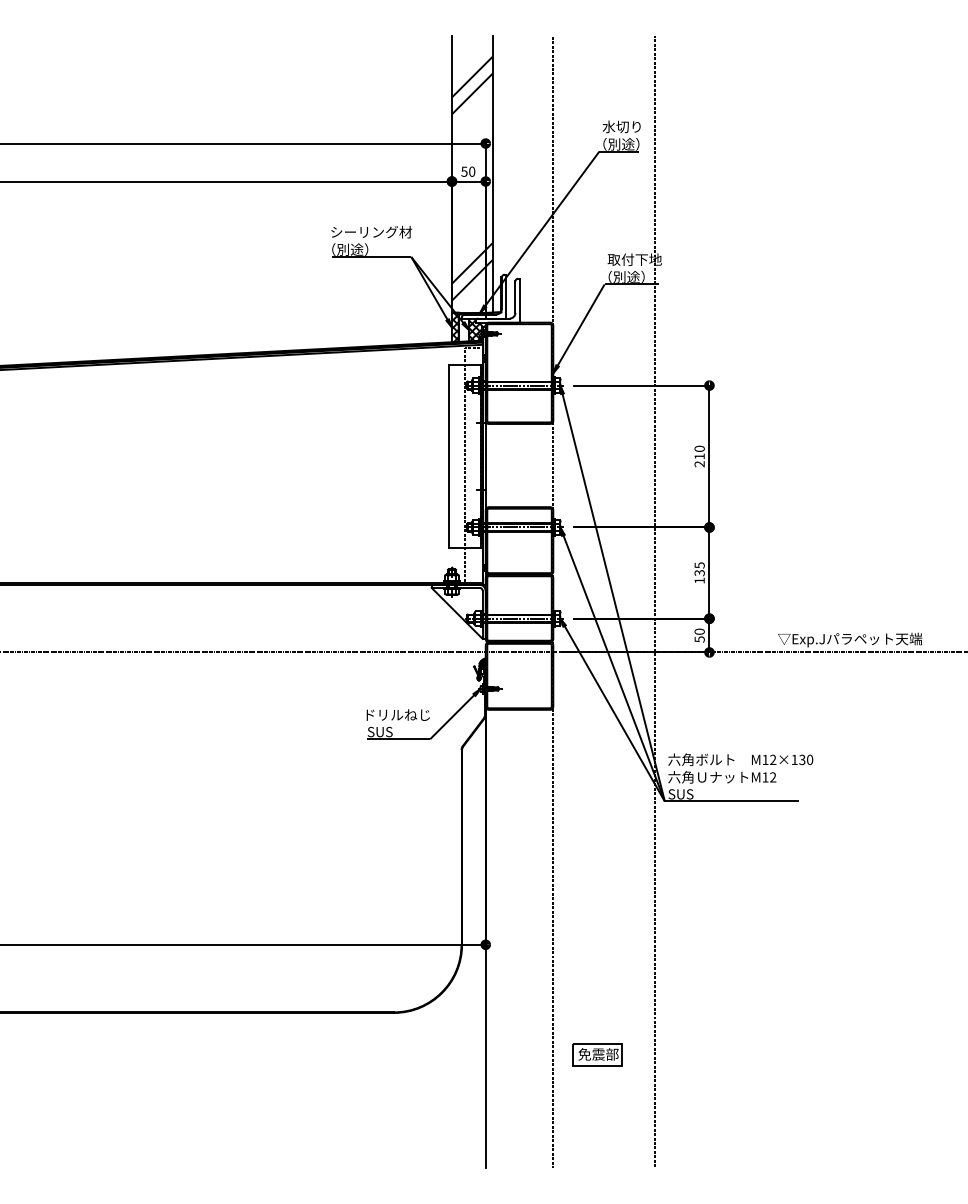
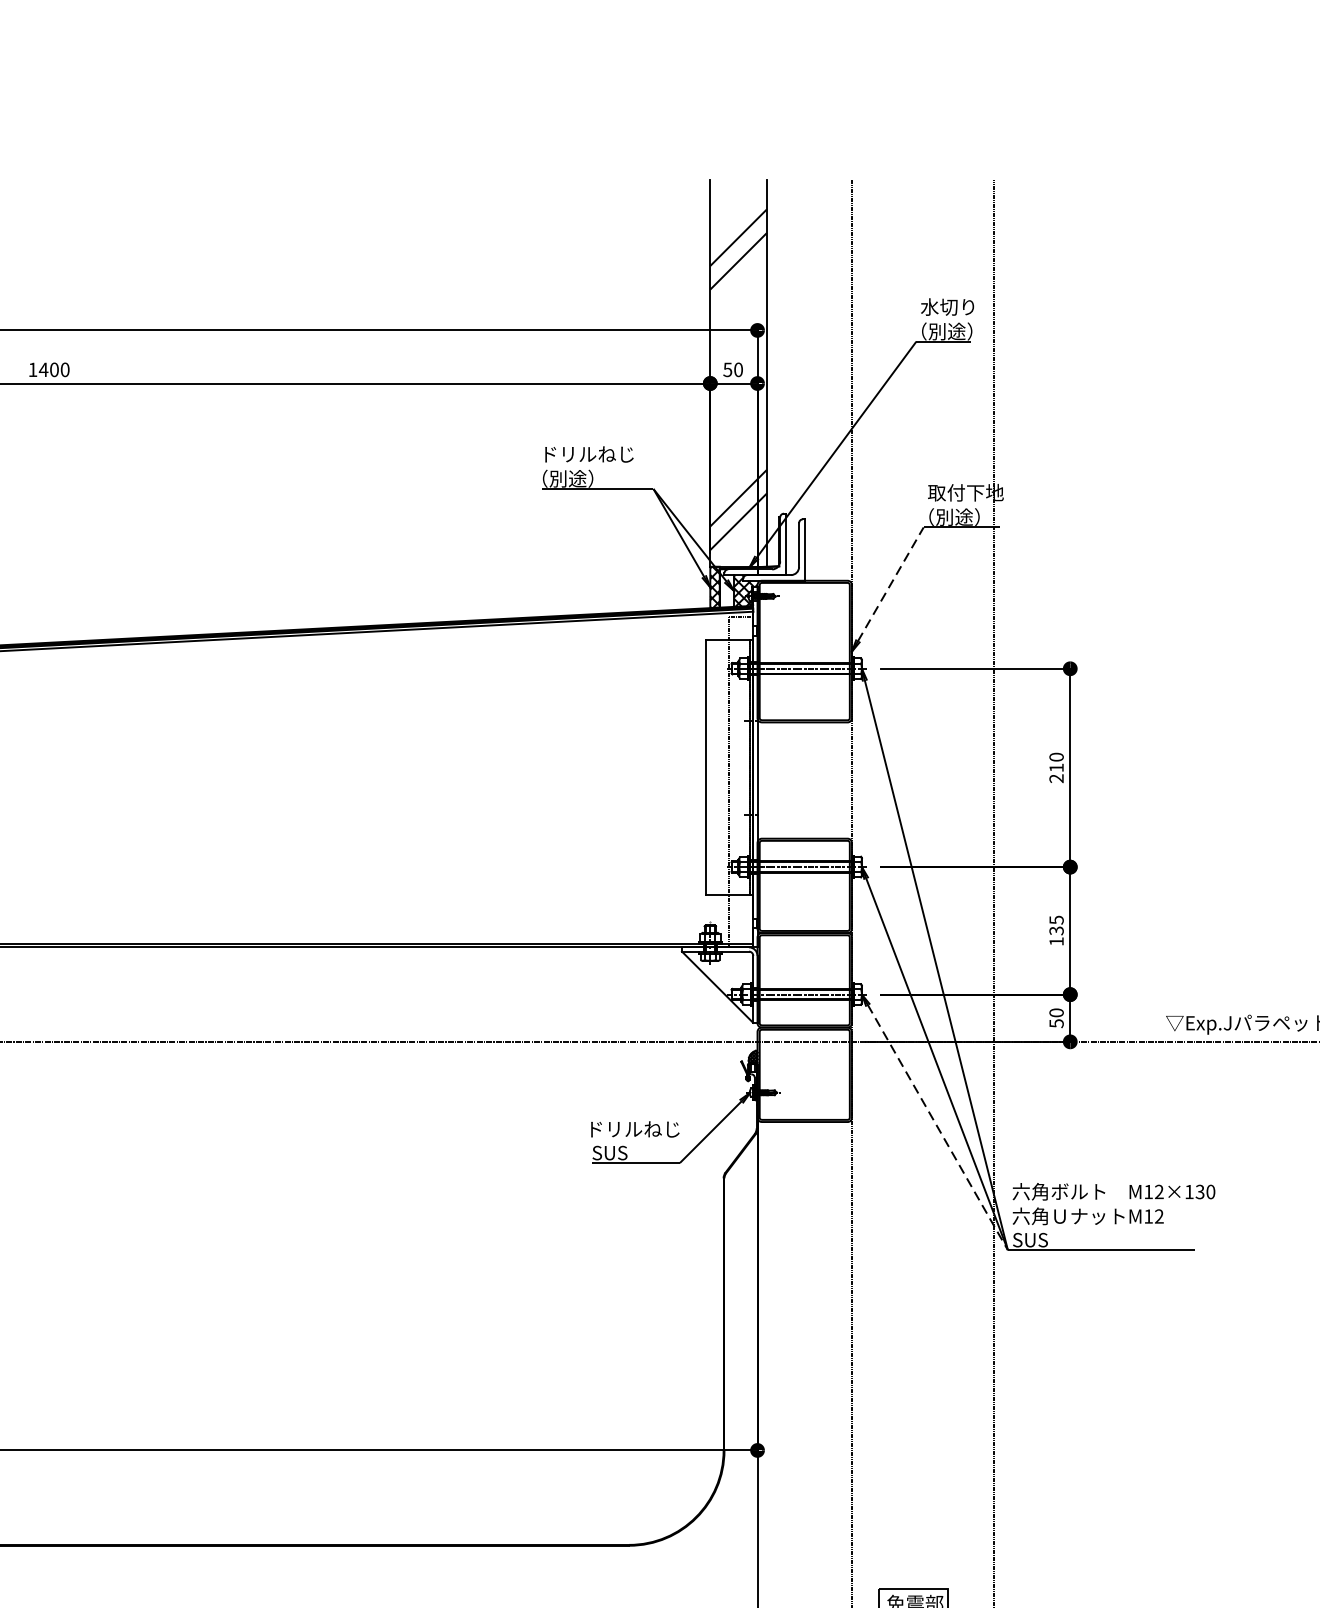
text: (371, 231) -> (597, 453), シーリング材 -> ドリルねじ
line: (581, 324) -> (891, 583), solid -> dashed
line: (614, 714) -> (937, 1128), solid -> dashed

